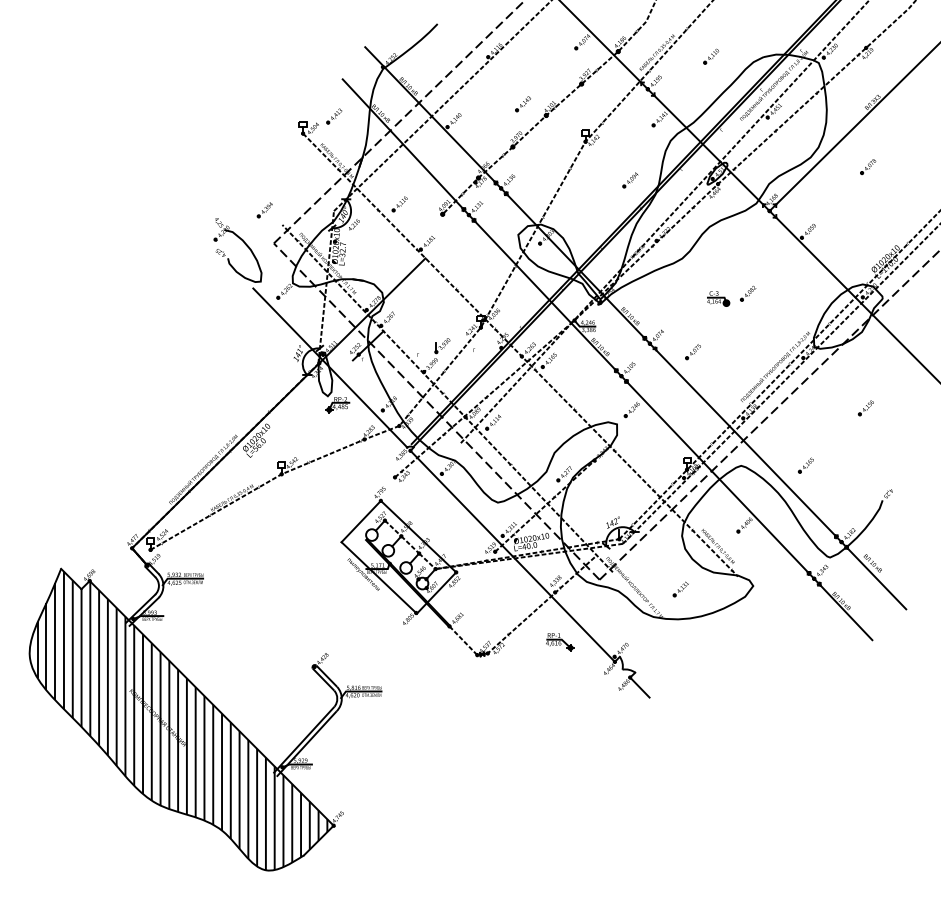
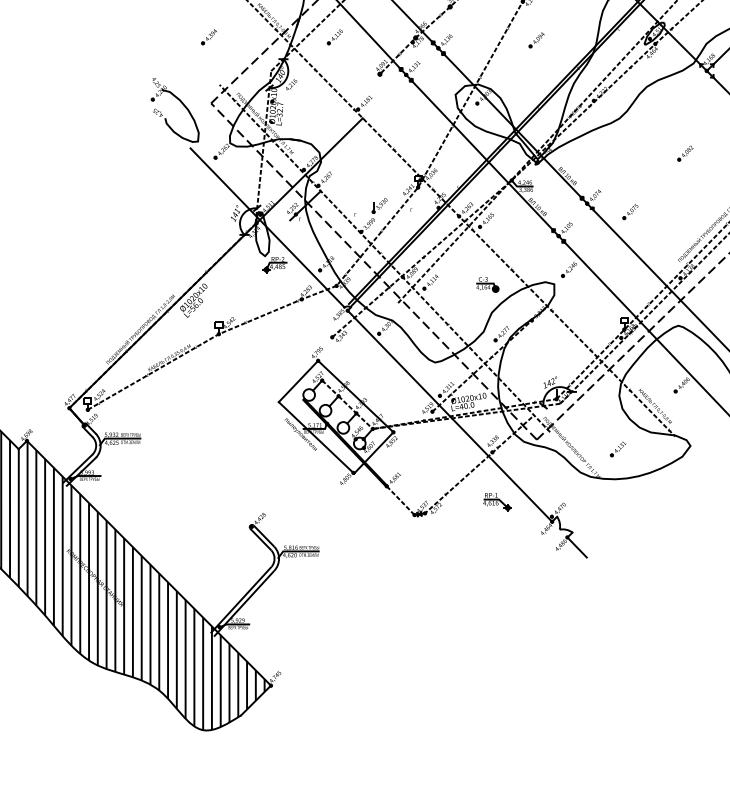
part: (630, 180) -> (536, 40), moved
part: (399, 204) -> (334, 37), moved
part: (264, 210) -> (208, 37), moved
part: (718, 298) -> (487, 284), moved

